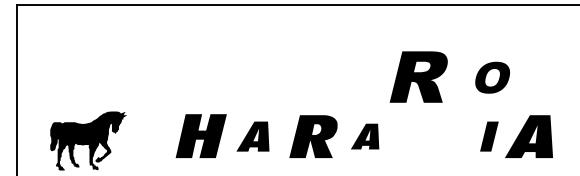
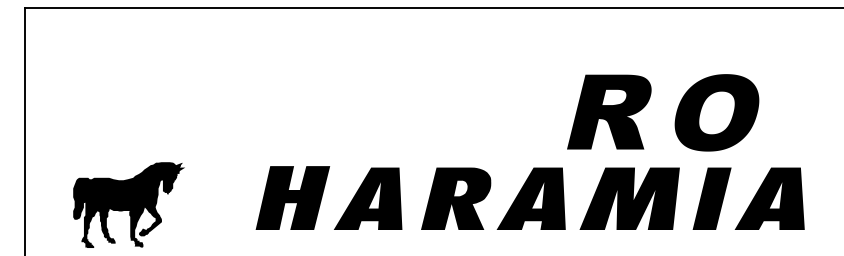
part: (492, 77) -> (716, 112), size x1.67
part: (252, 136) -> (367, 198), size x1.43
part: (364, 136) -> (530, 198), size x1.67
fill: (432, 136) -> (629, 198), added
part: (489, 136) -> (712, 198), size x1.43

